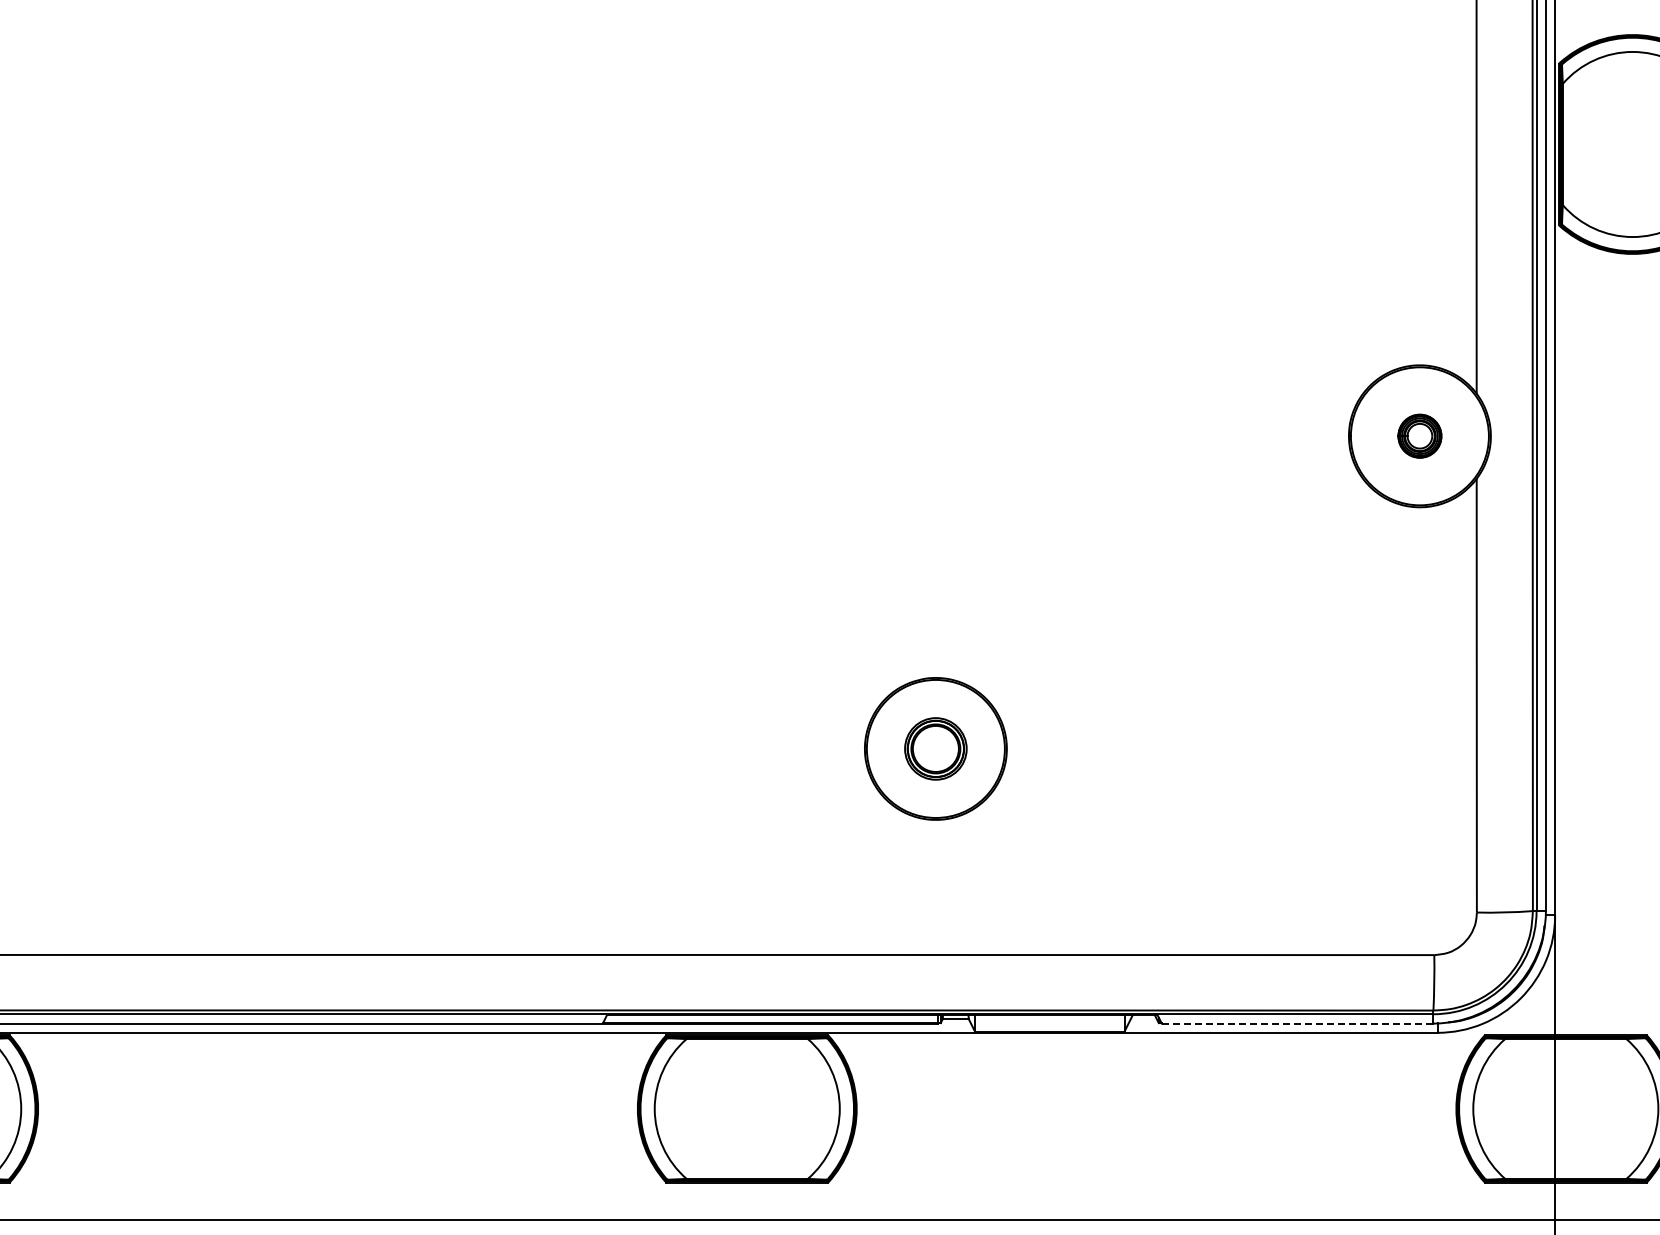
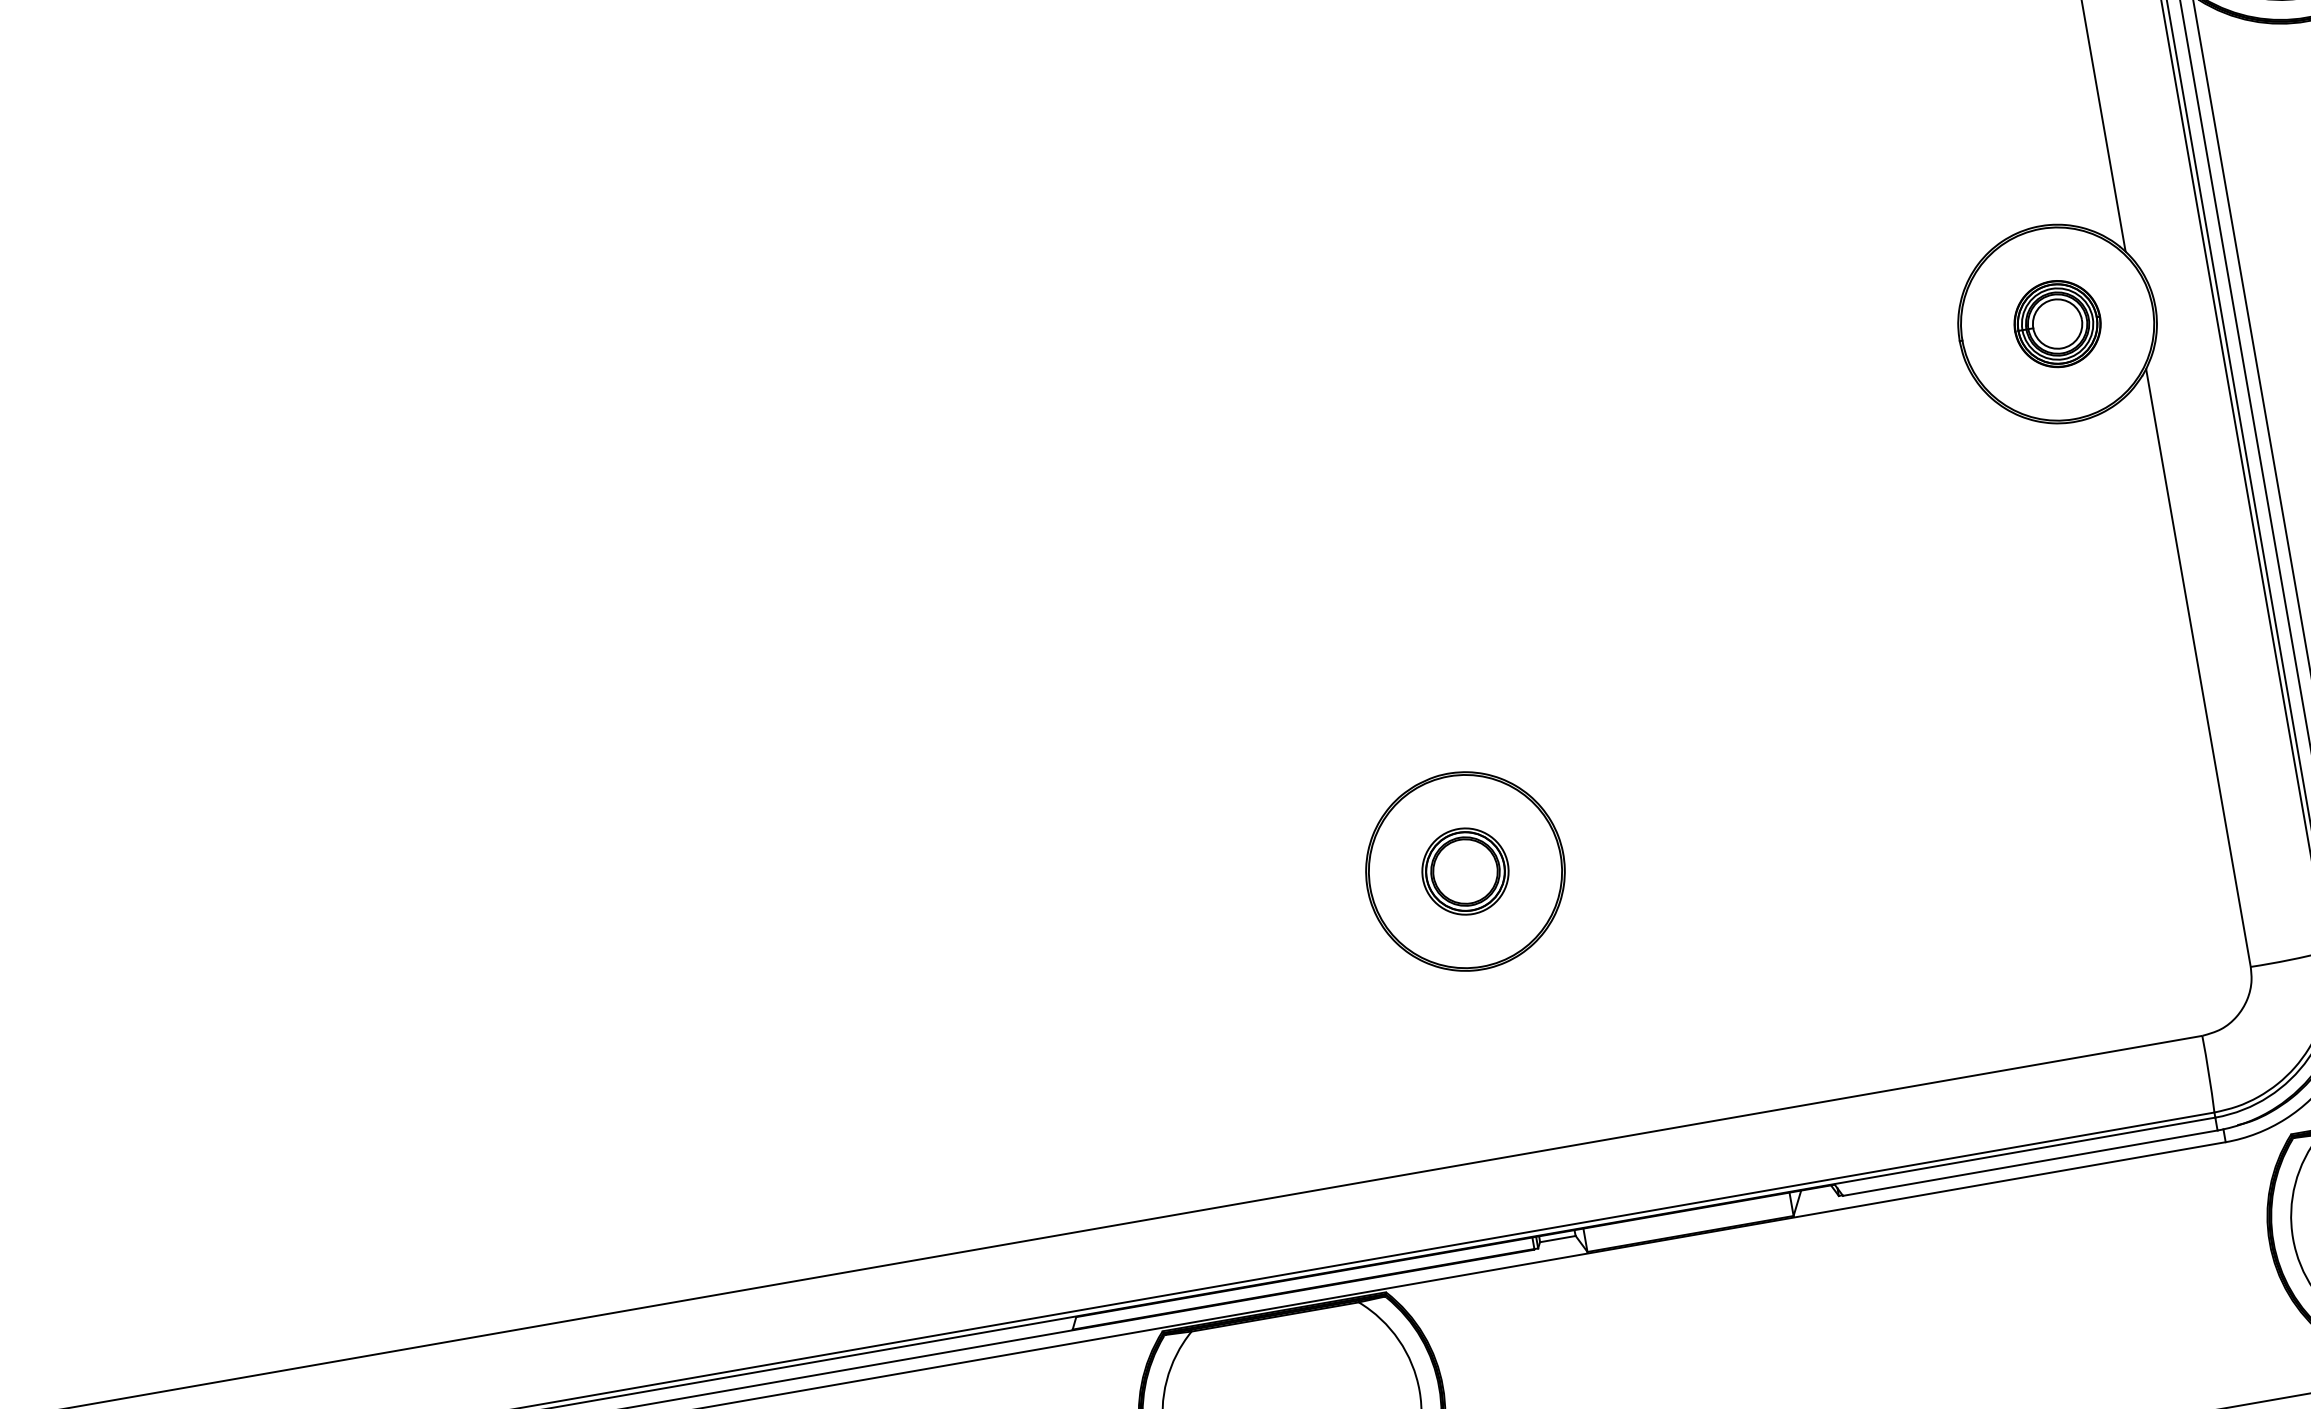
part: (1419, 435) -> (2056, 323), size x1.43
line: (1297, 1023) -> (2030, 1163), dashed -> solid

